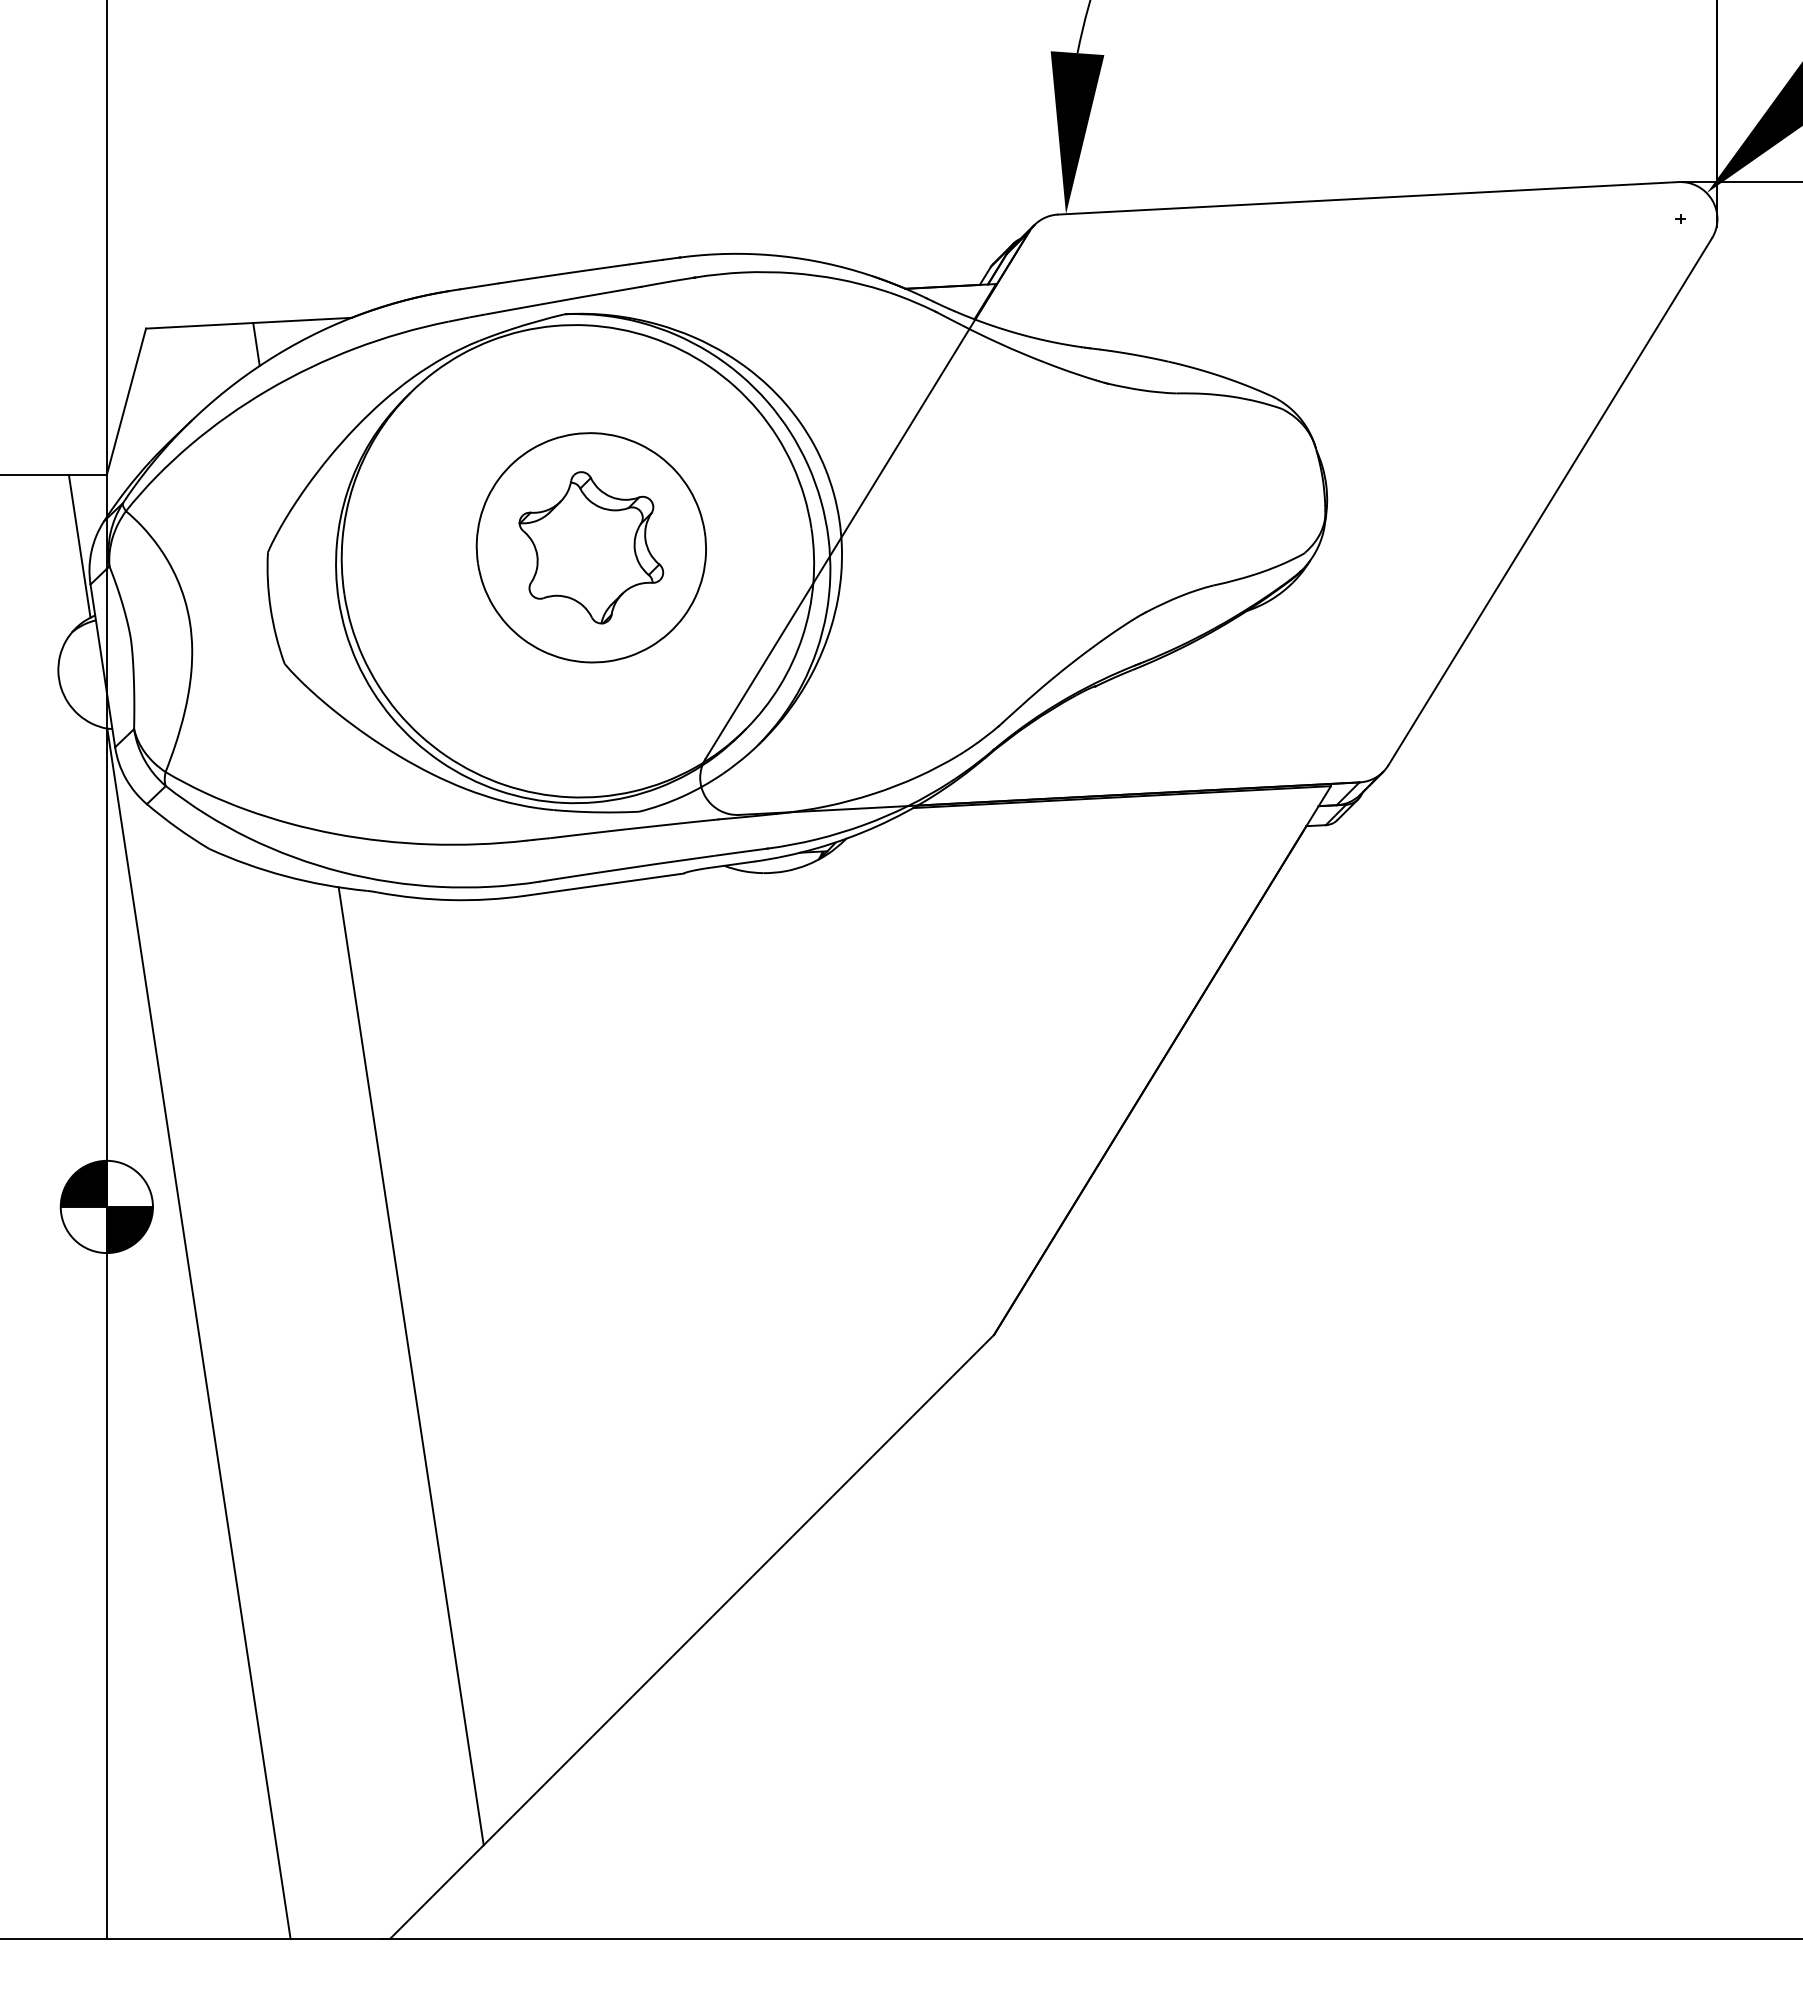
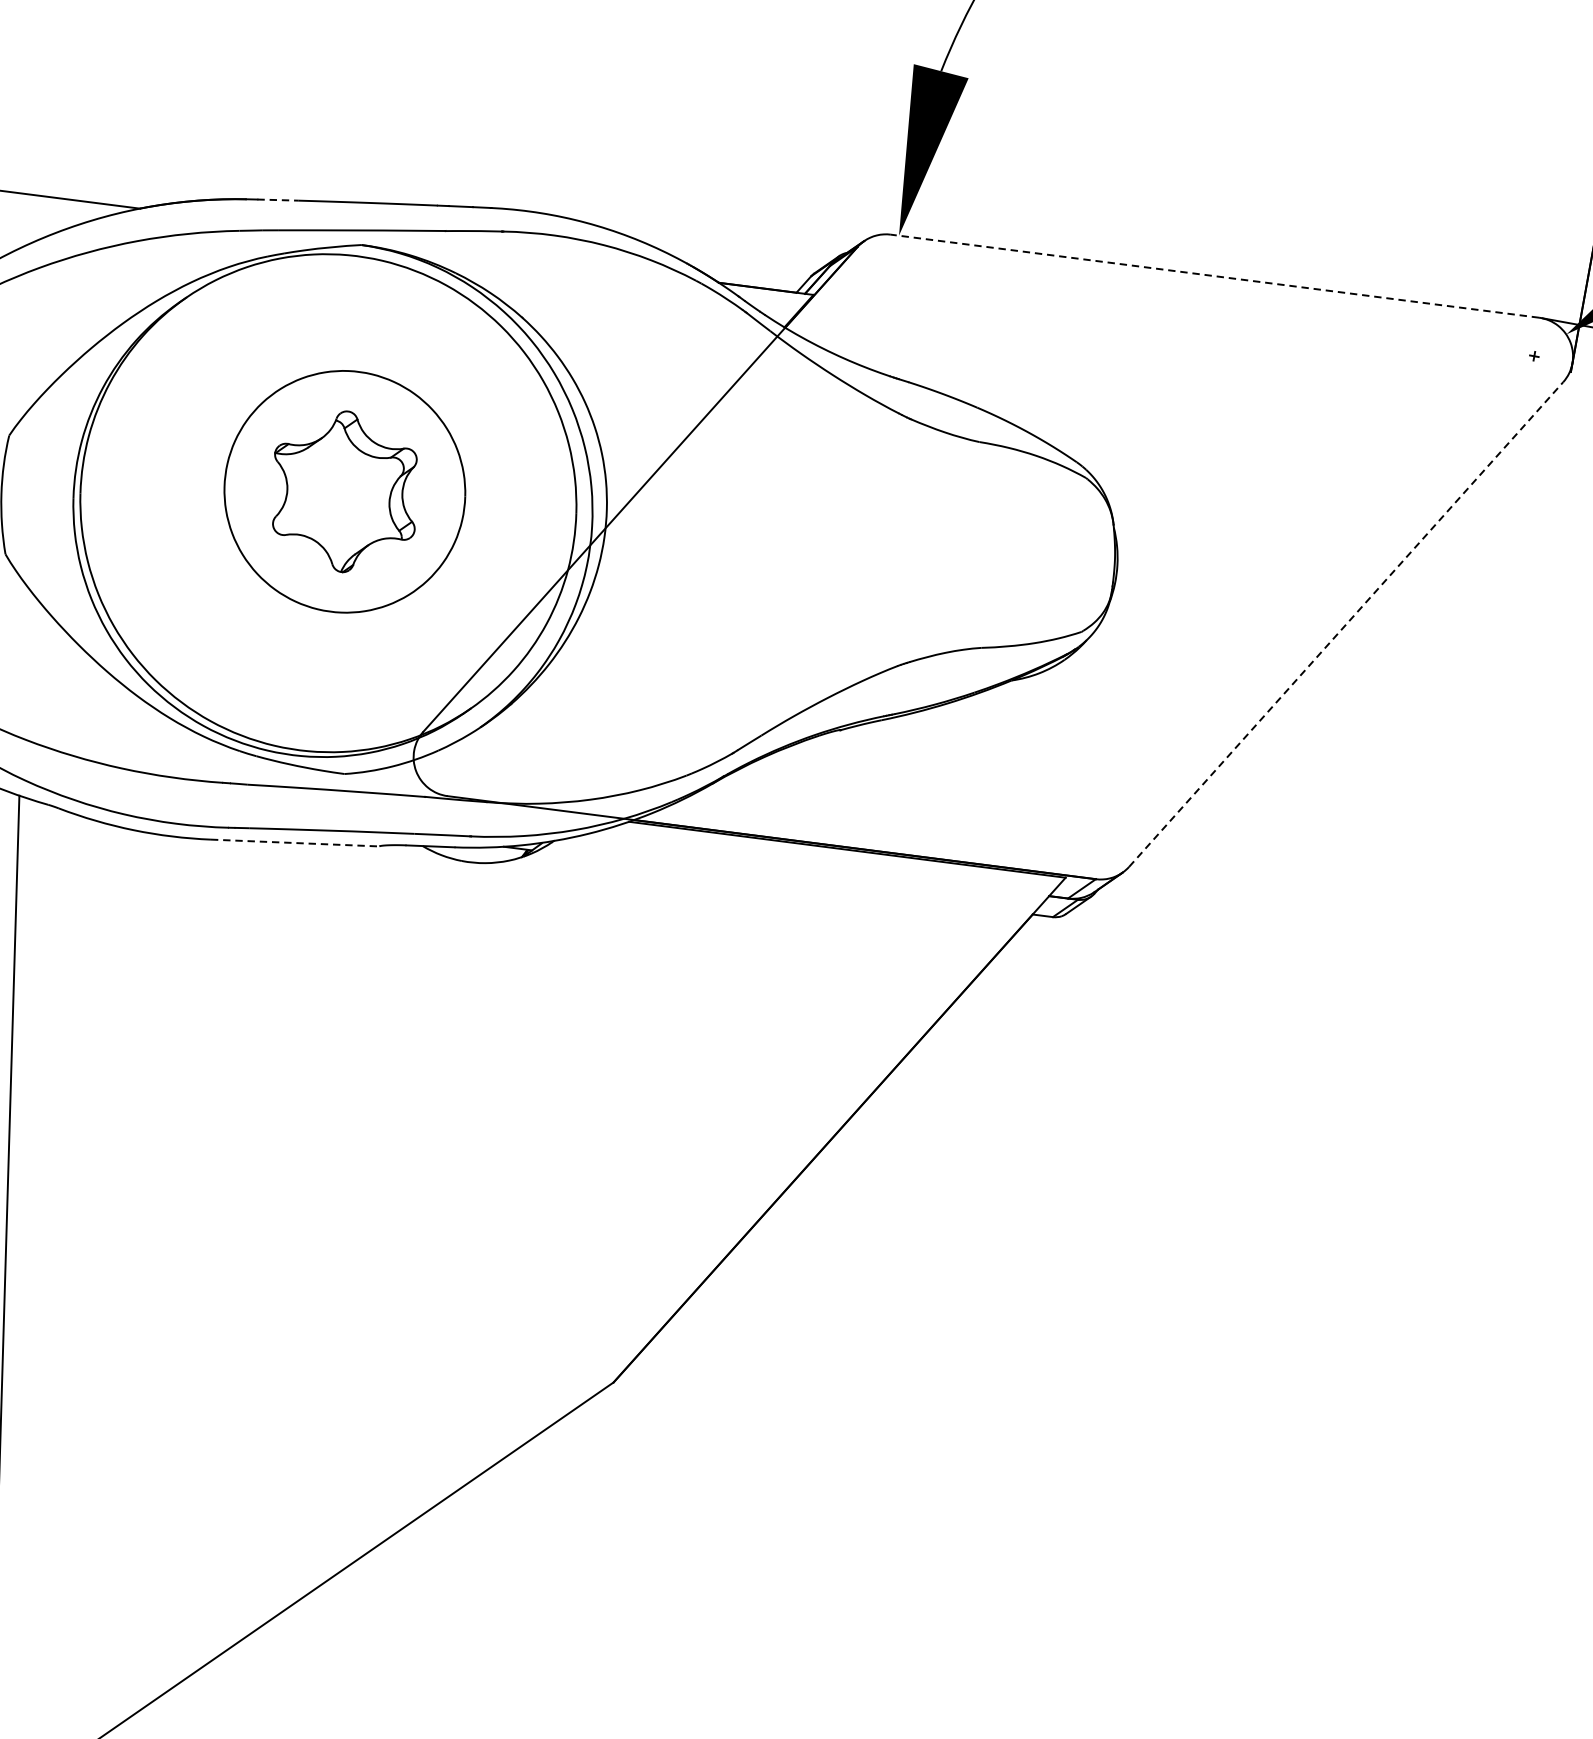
line: (1368, 198) -> (1215, 276), solid -> dashed
line: (479, 286) -> (278, 200), solid -> dashed
line: (256, 344) -> (36, 218), removed
line: (1550, 501) -> (1346, 624), solid -> dashed
line: (605, 884) -> (296, 843), solid -> dashed

